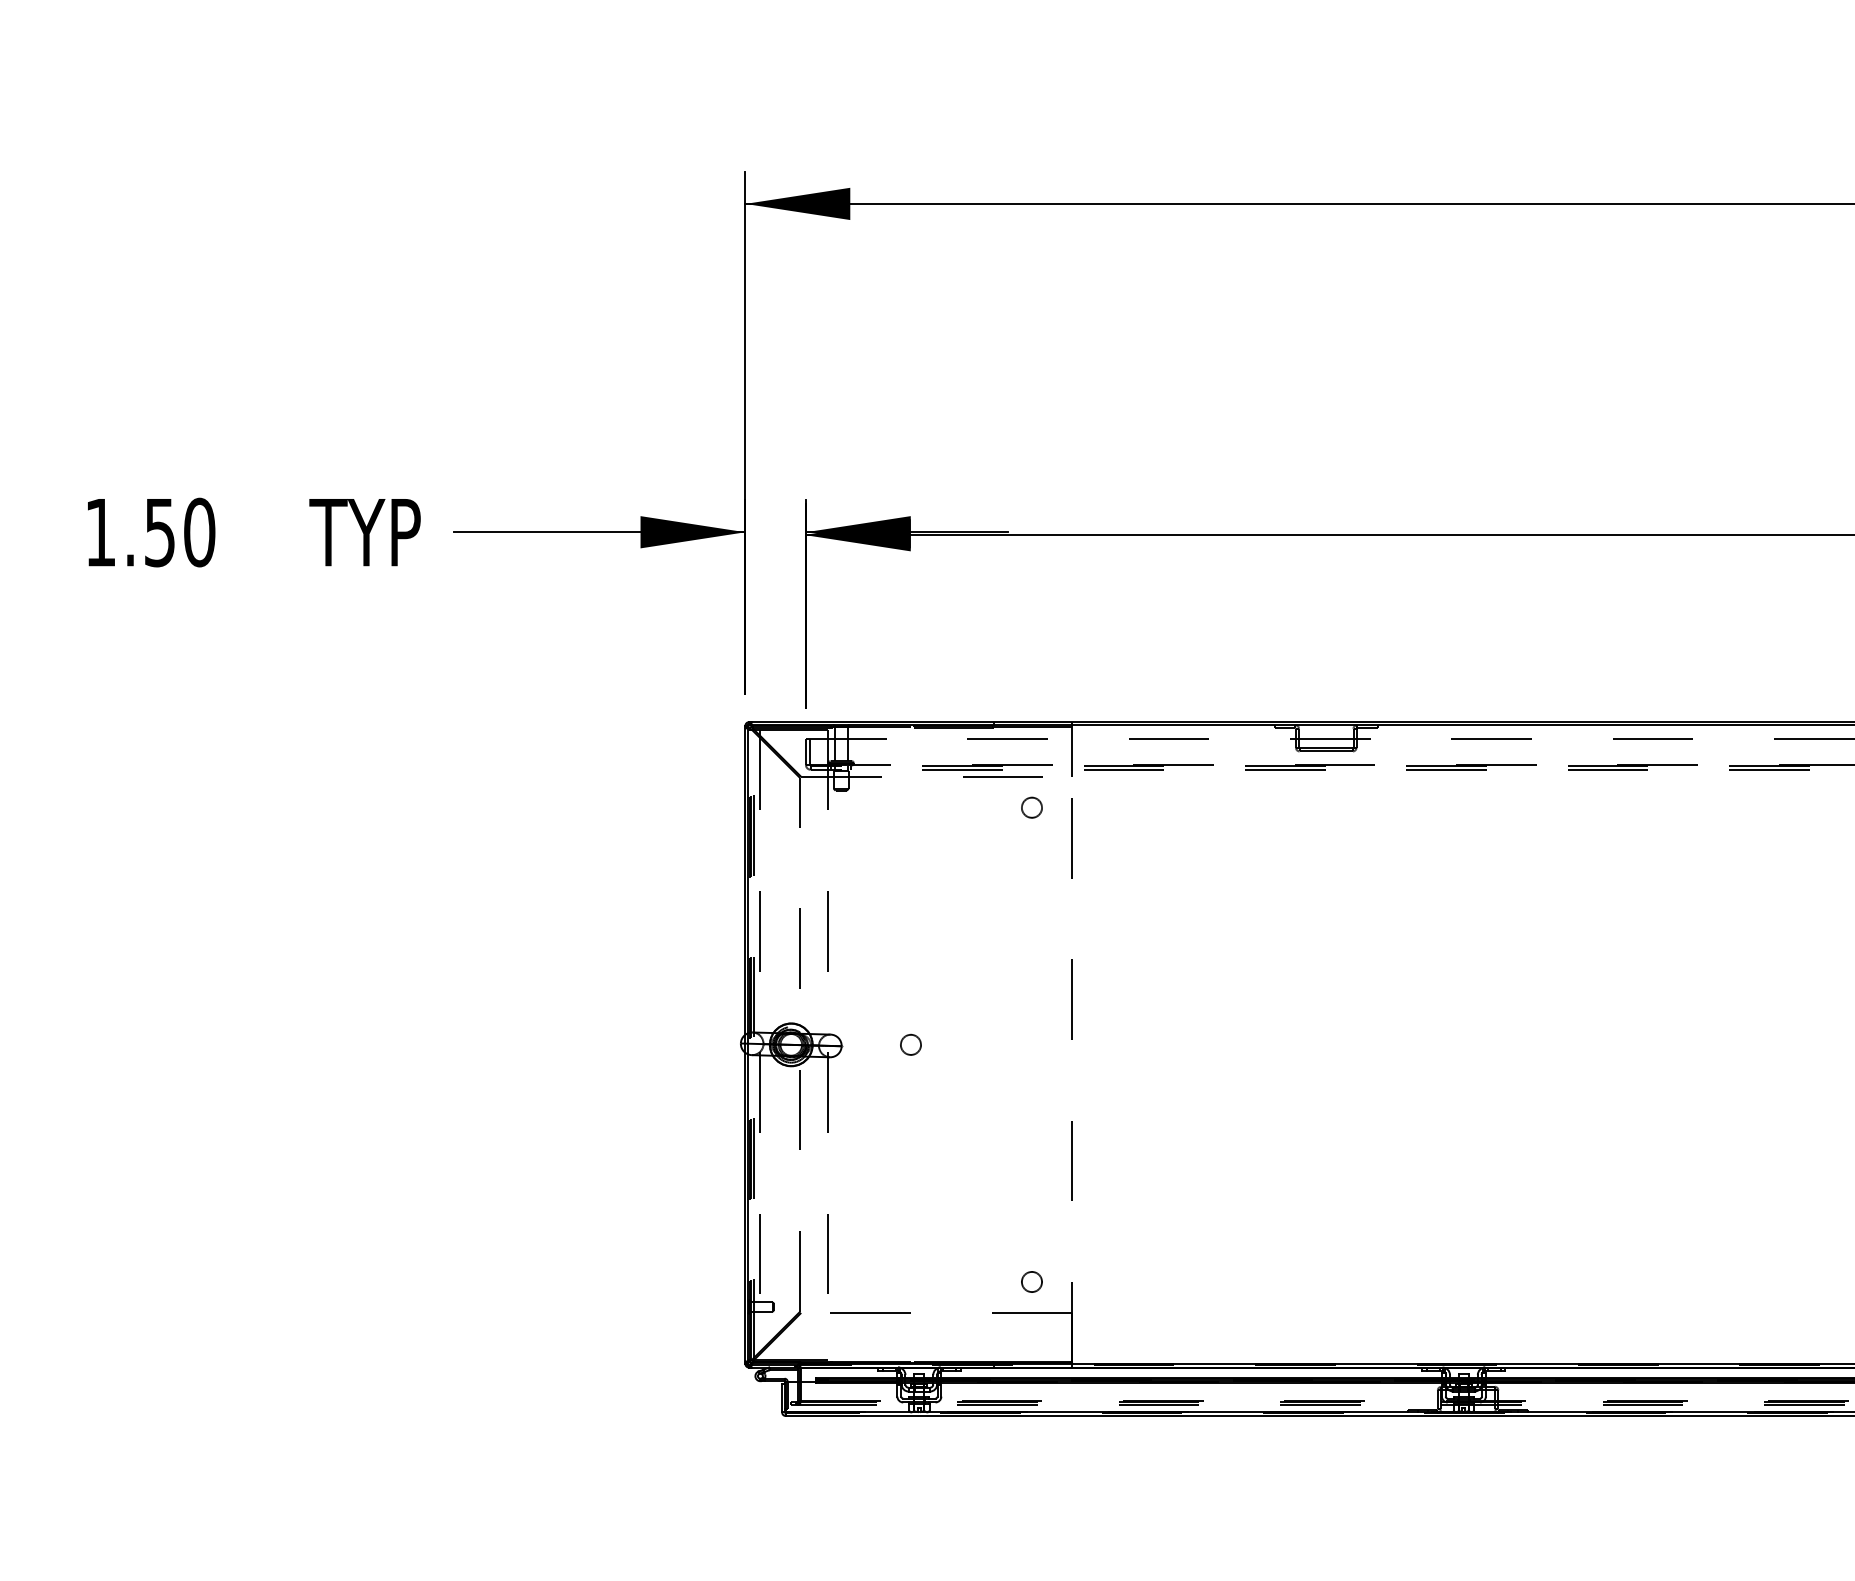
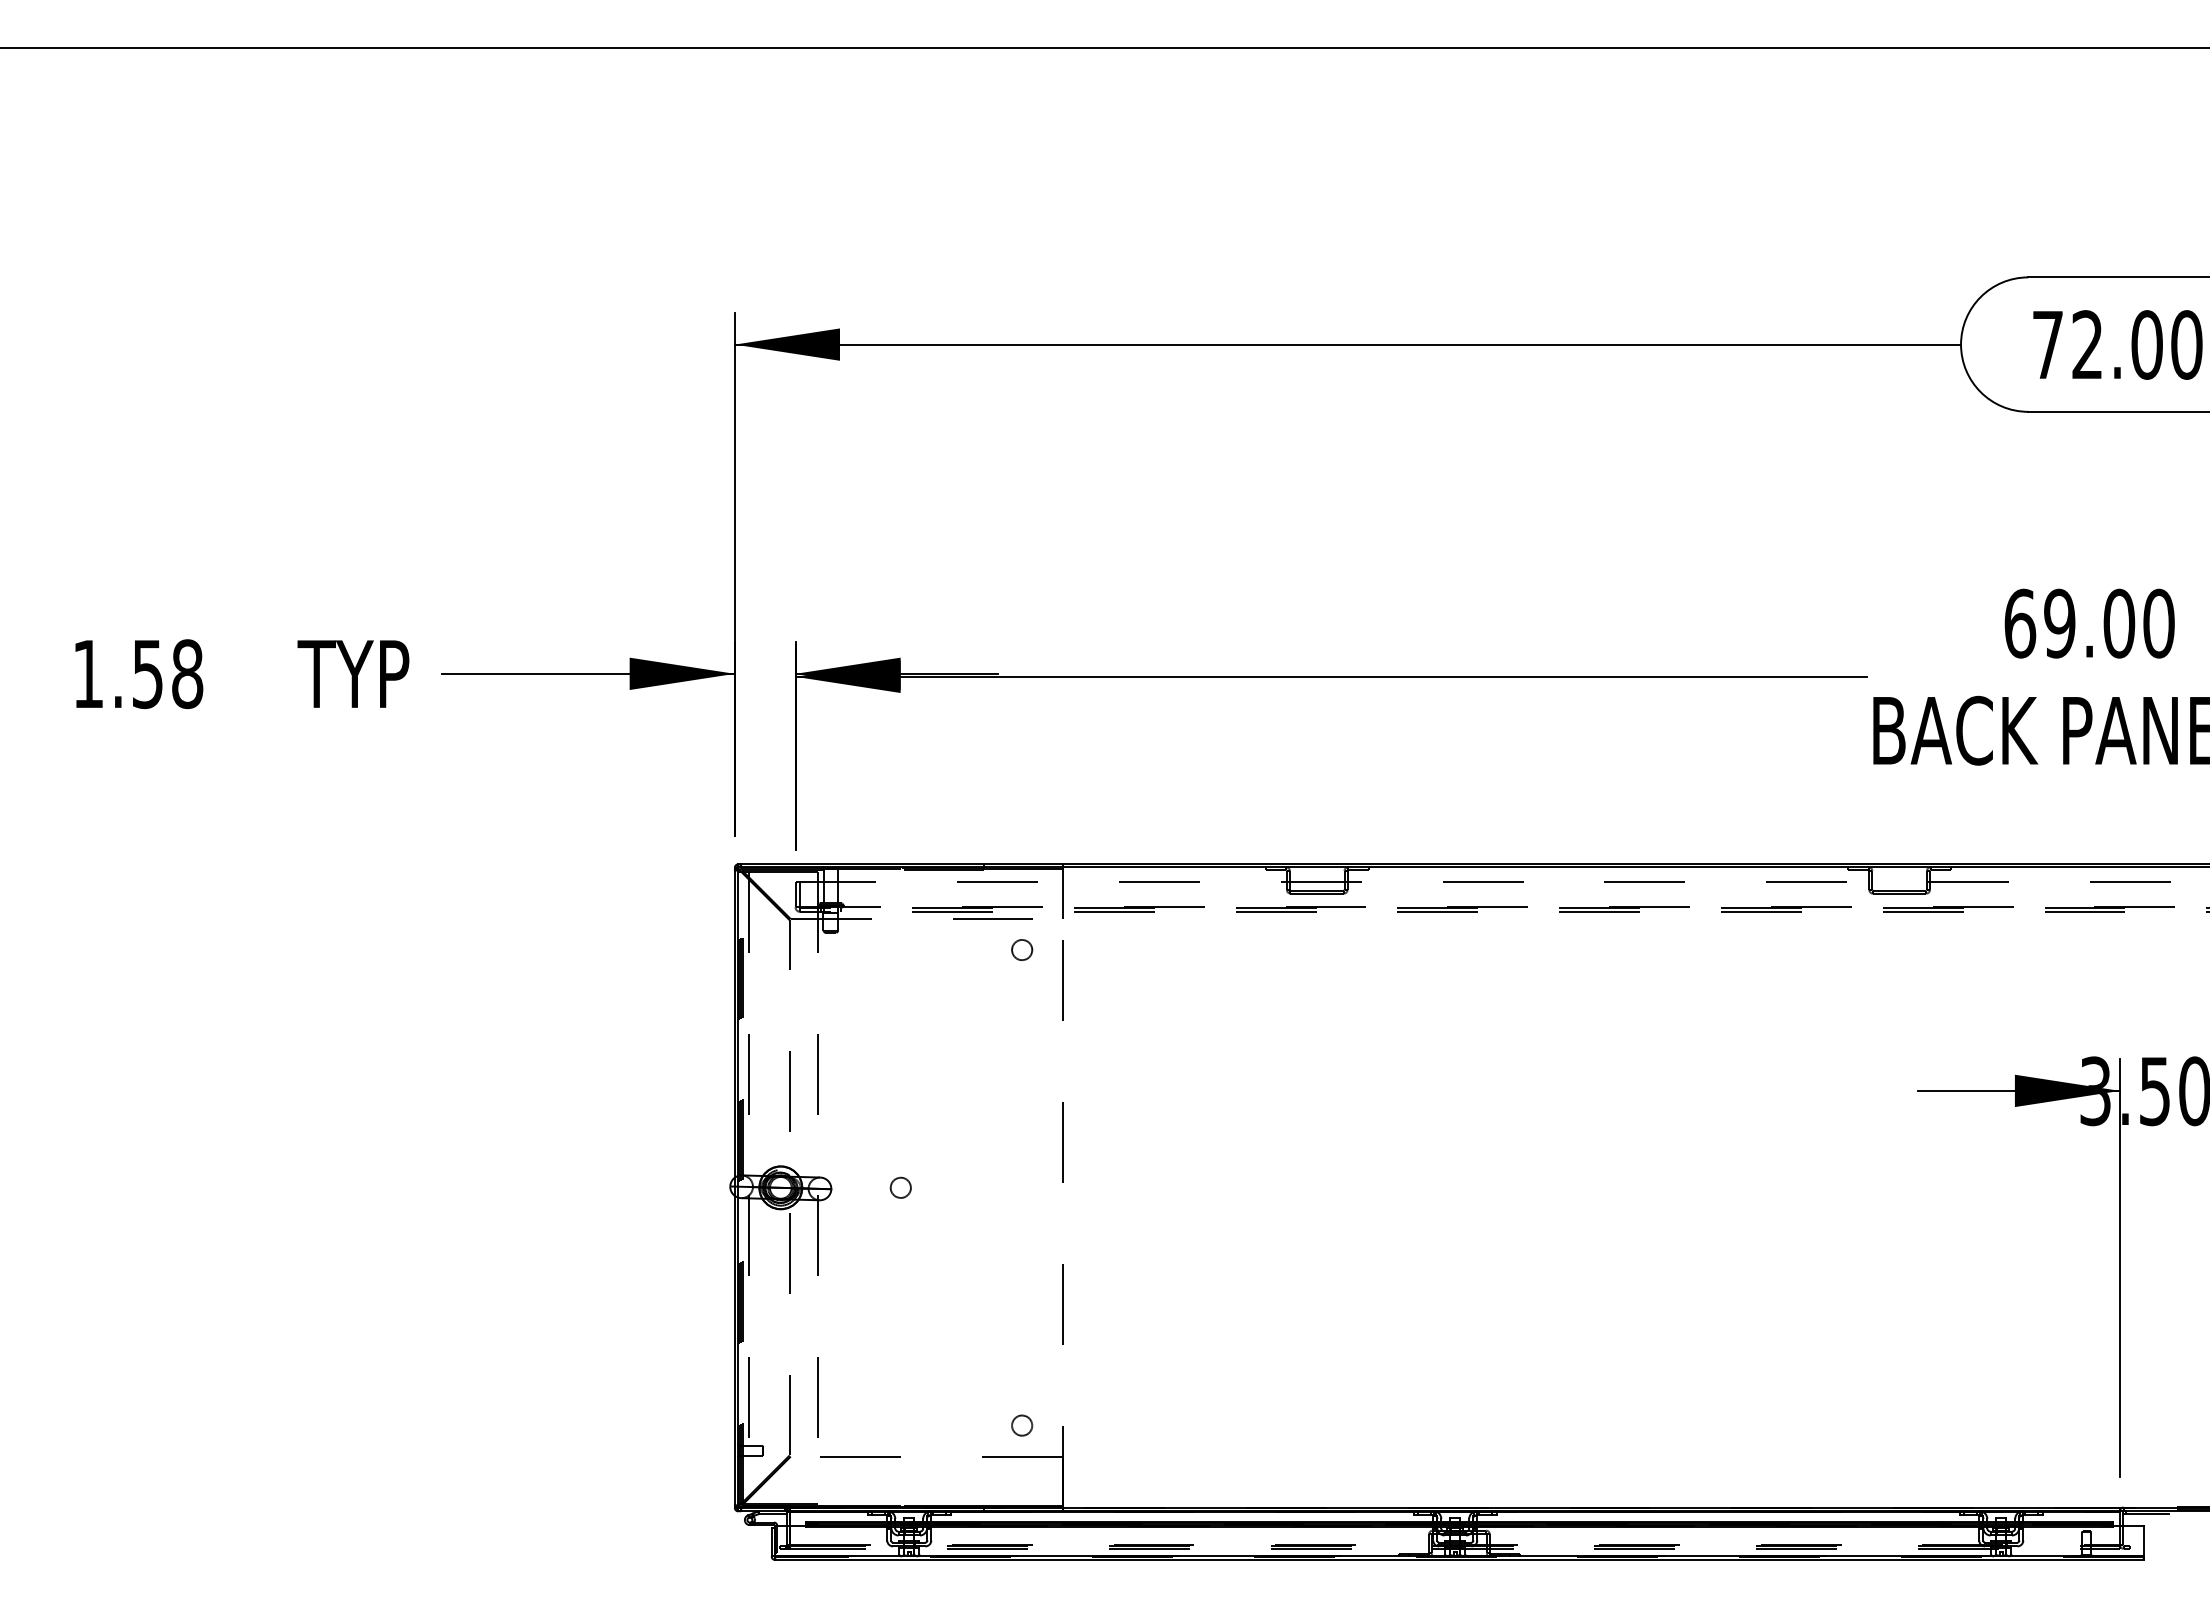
text: (199, 531) -> (187, 673), 1.50 -> 1.58

